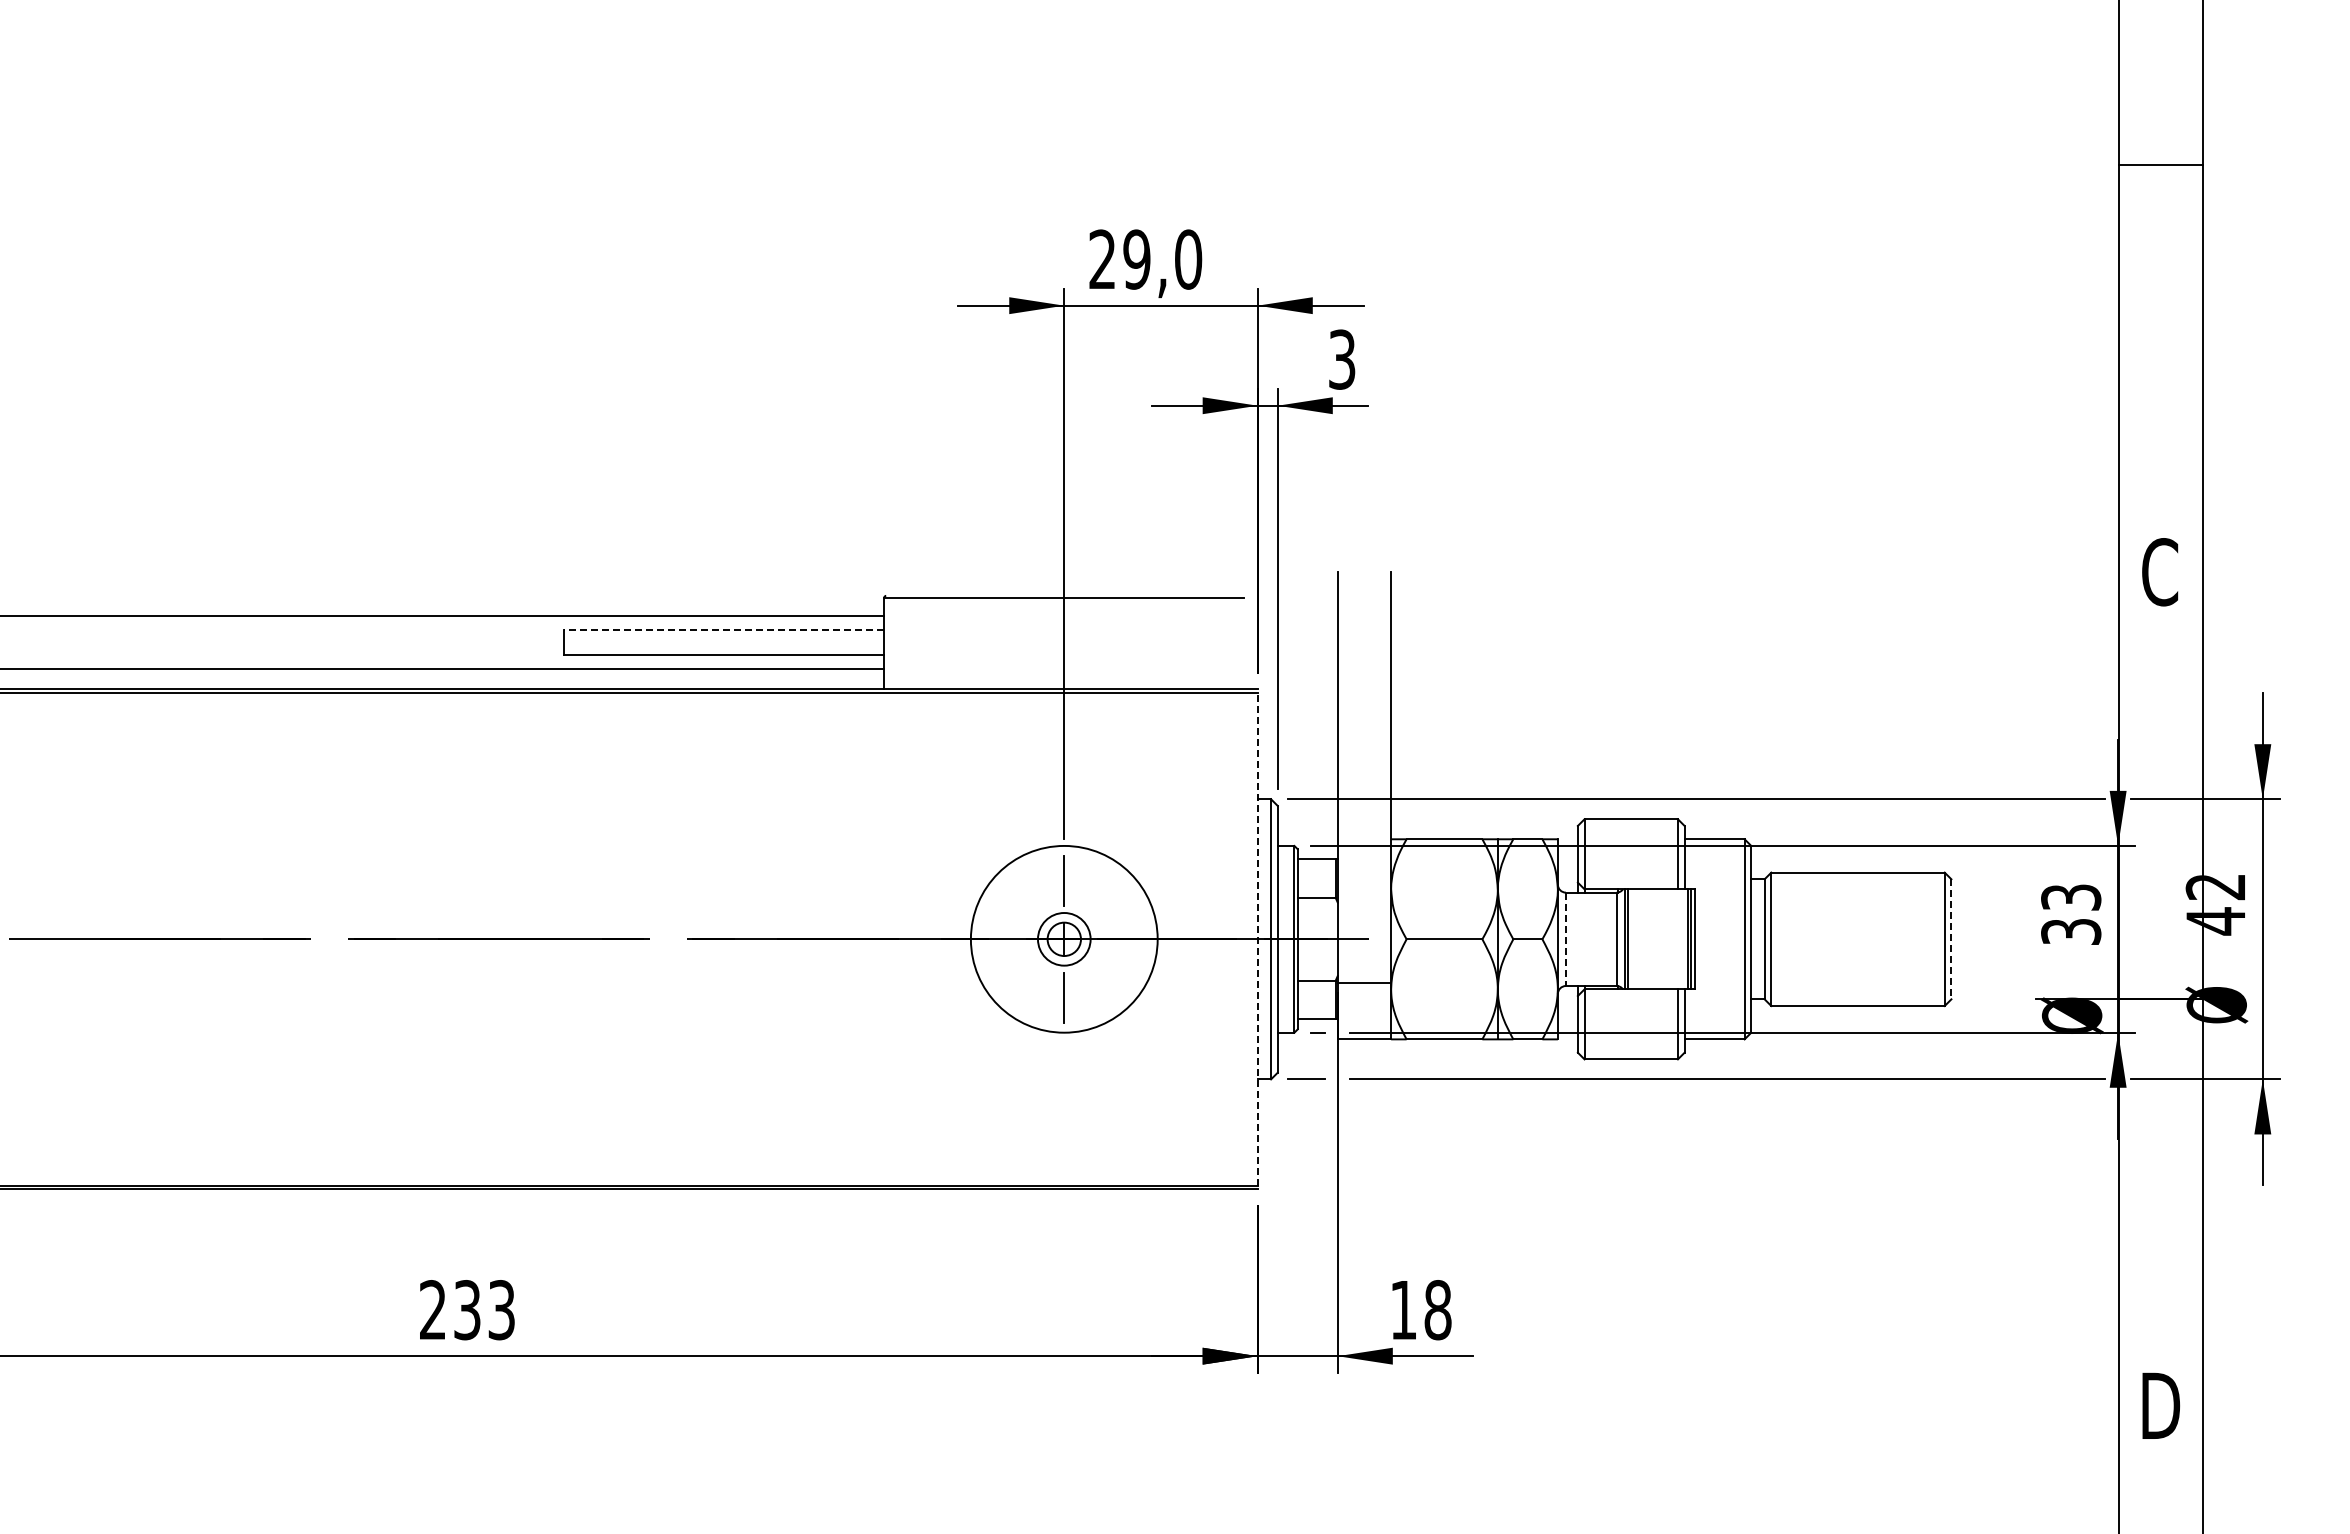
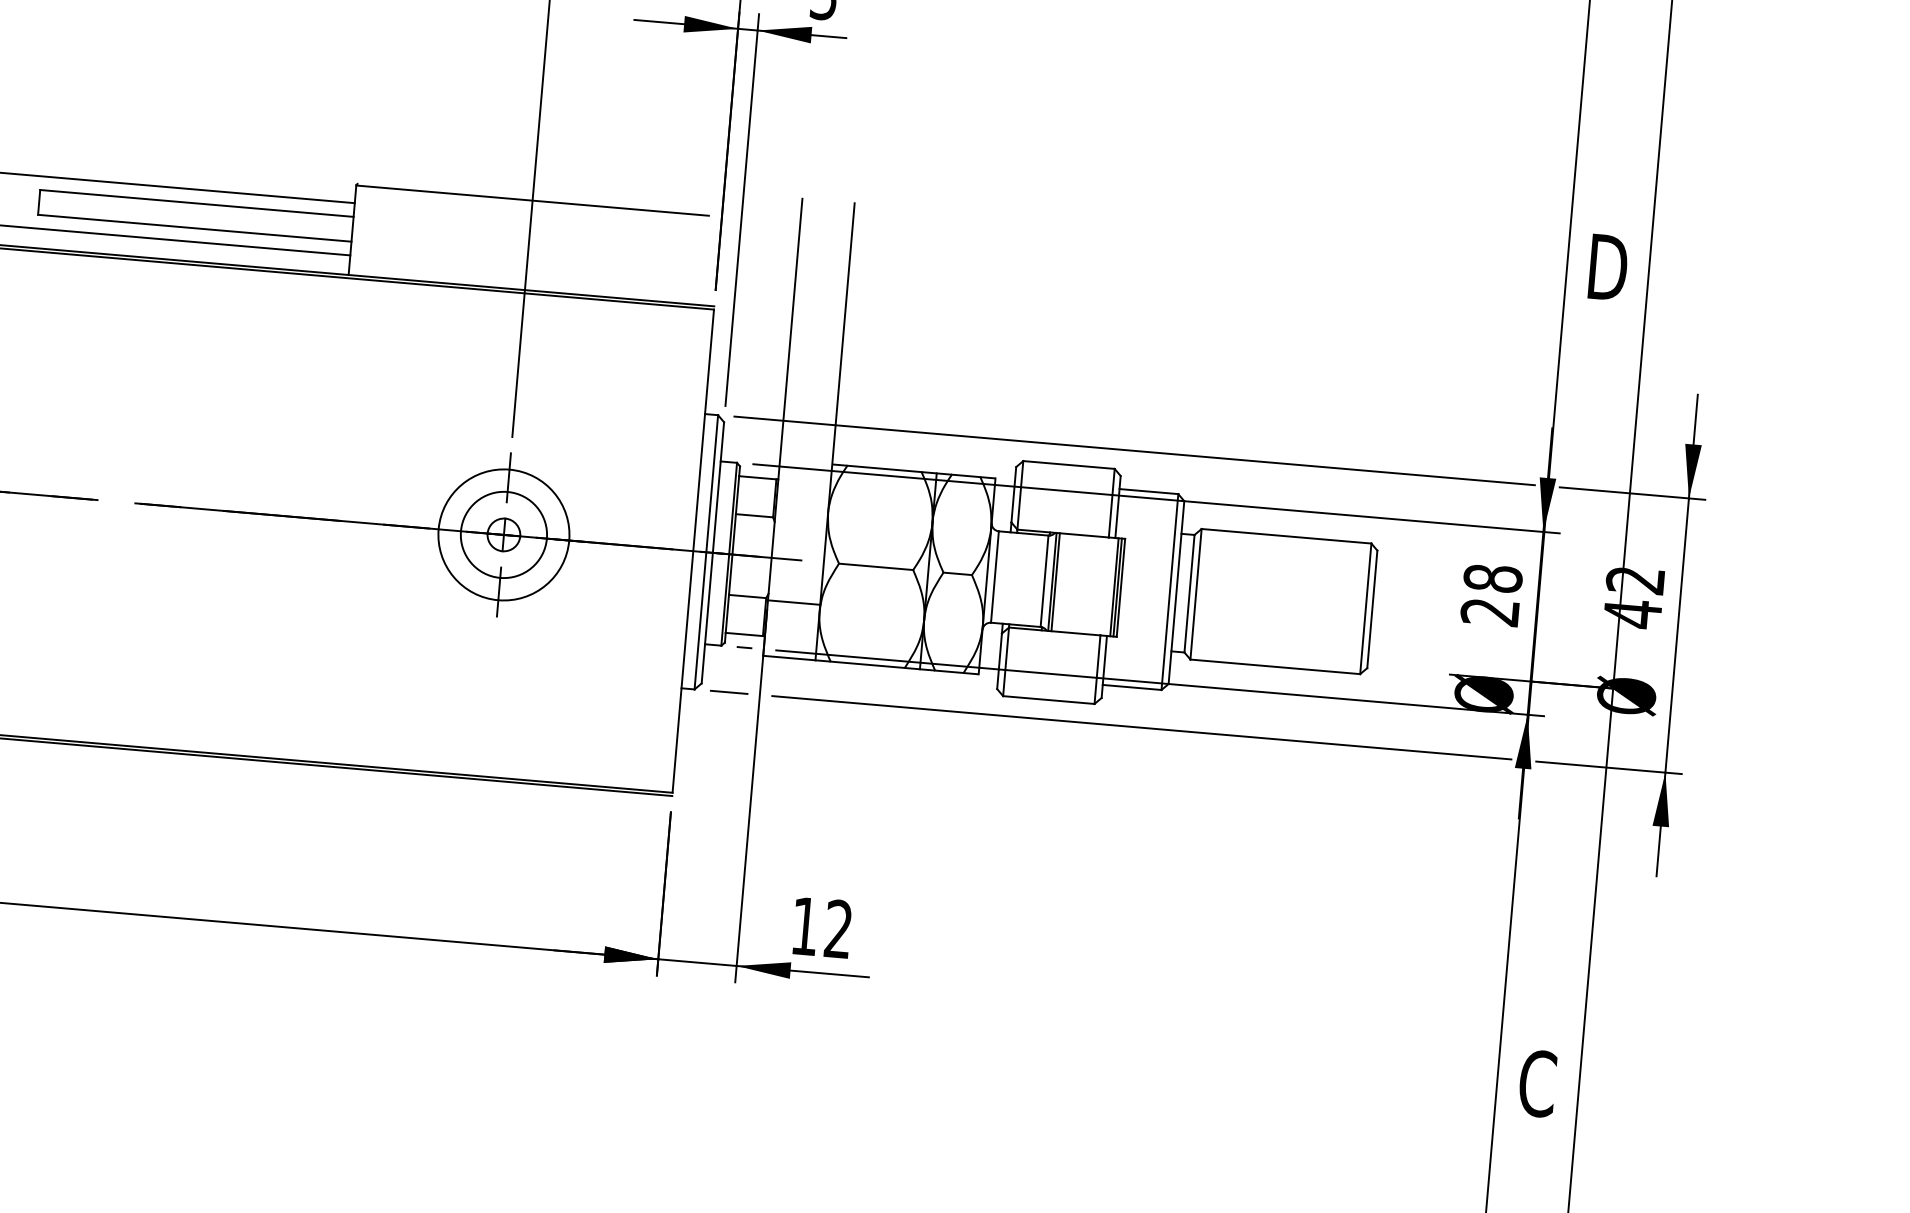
text: (2160, 572) -> (1607, 267), C -> D
line: (723, 629) -> (196, 203), dashed -> solid
text: (2071, 914) -> (1491, 595), 33 -> 28
circle: (1064, 939) -> (504, 535), size x0.71
circle: (1064, 939) -> (504, 535), size x1.67
line: (1257, 939) -> (693, 551), dashed -> solid
line: (1565, 939) -> (994, 577), dashed -> solid
line: (1951, 939) -> (1372, 609), dashed -> solid
text: (1437, 1310) -> (838, 929), 18 -> 12
text: (2161, 1405) -> (1538, 1083), D -> C

